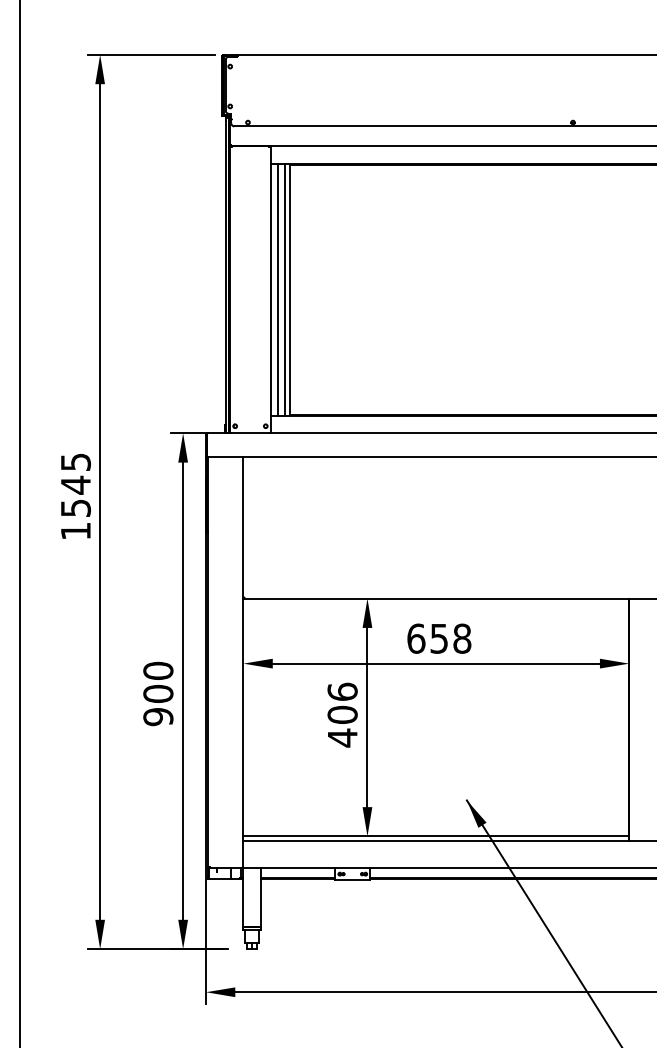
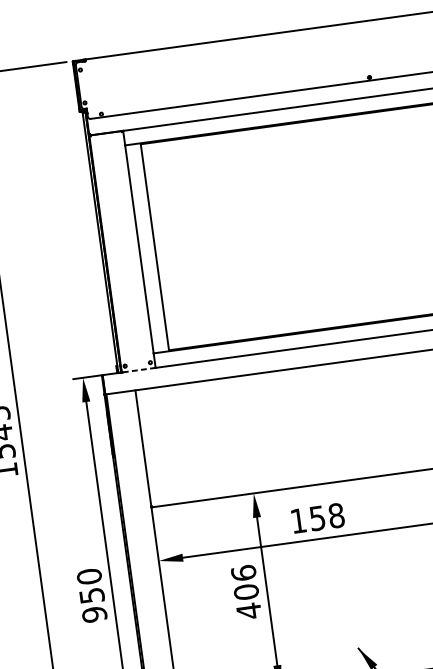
line: (278, 289) -> (145, 248), removed
line: (284, 289) -> (150, 247), removed
line: (251, 433) -> (139, 370), solid -> dashed
text: (416, 638) -> (298, 520), 658 -> 158
text: (158, 693) -> (92, 595), 900 -> 950

